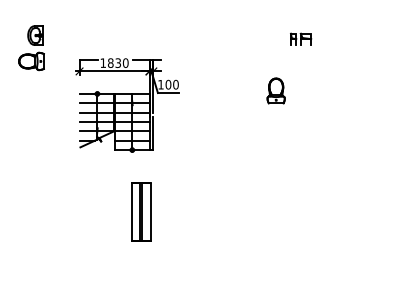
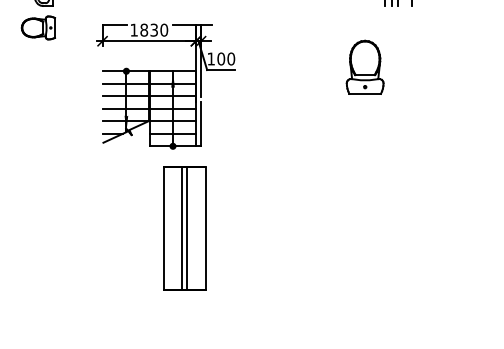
part: (275, 90) -> (364, 66), size x1.6
part: (141, 211) -> (185, 228), size x1.6

